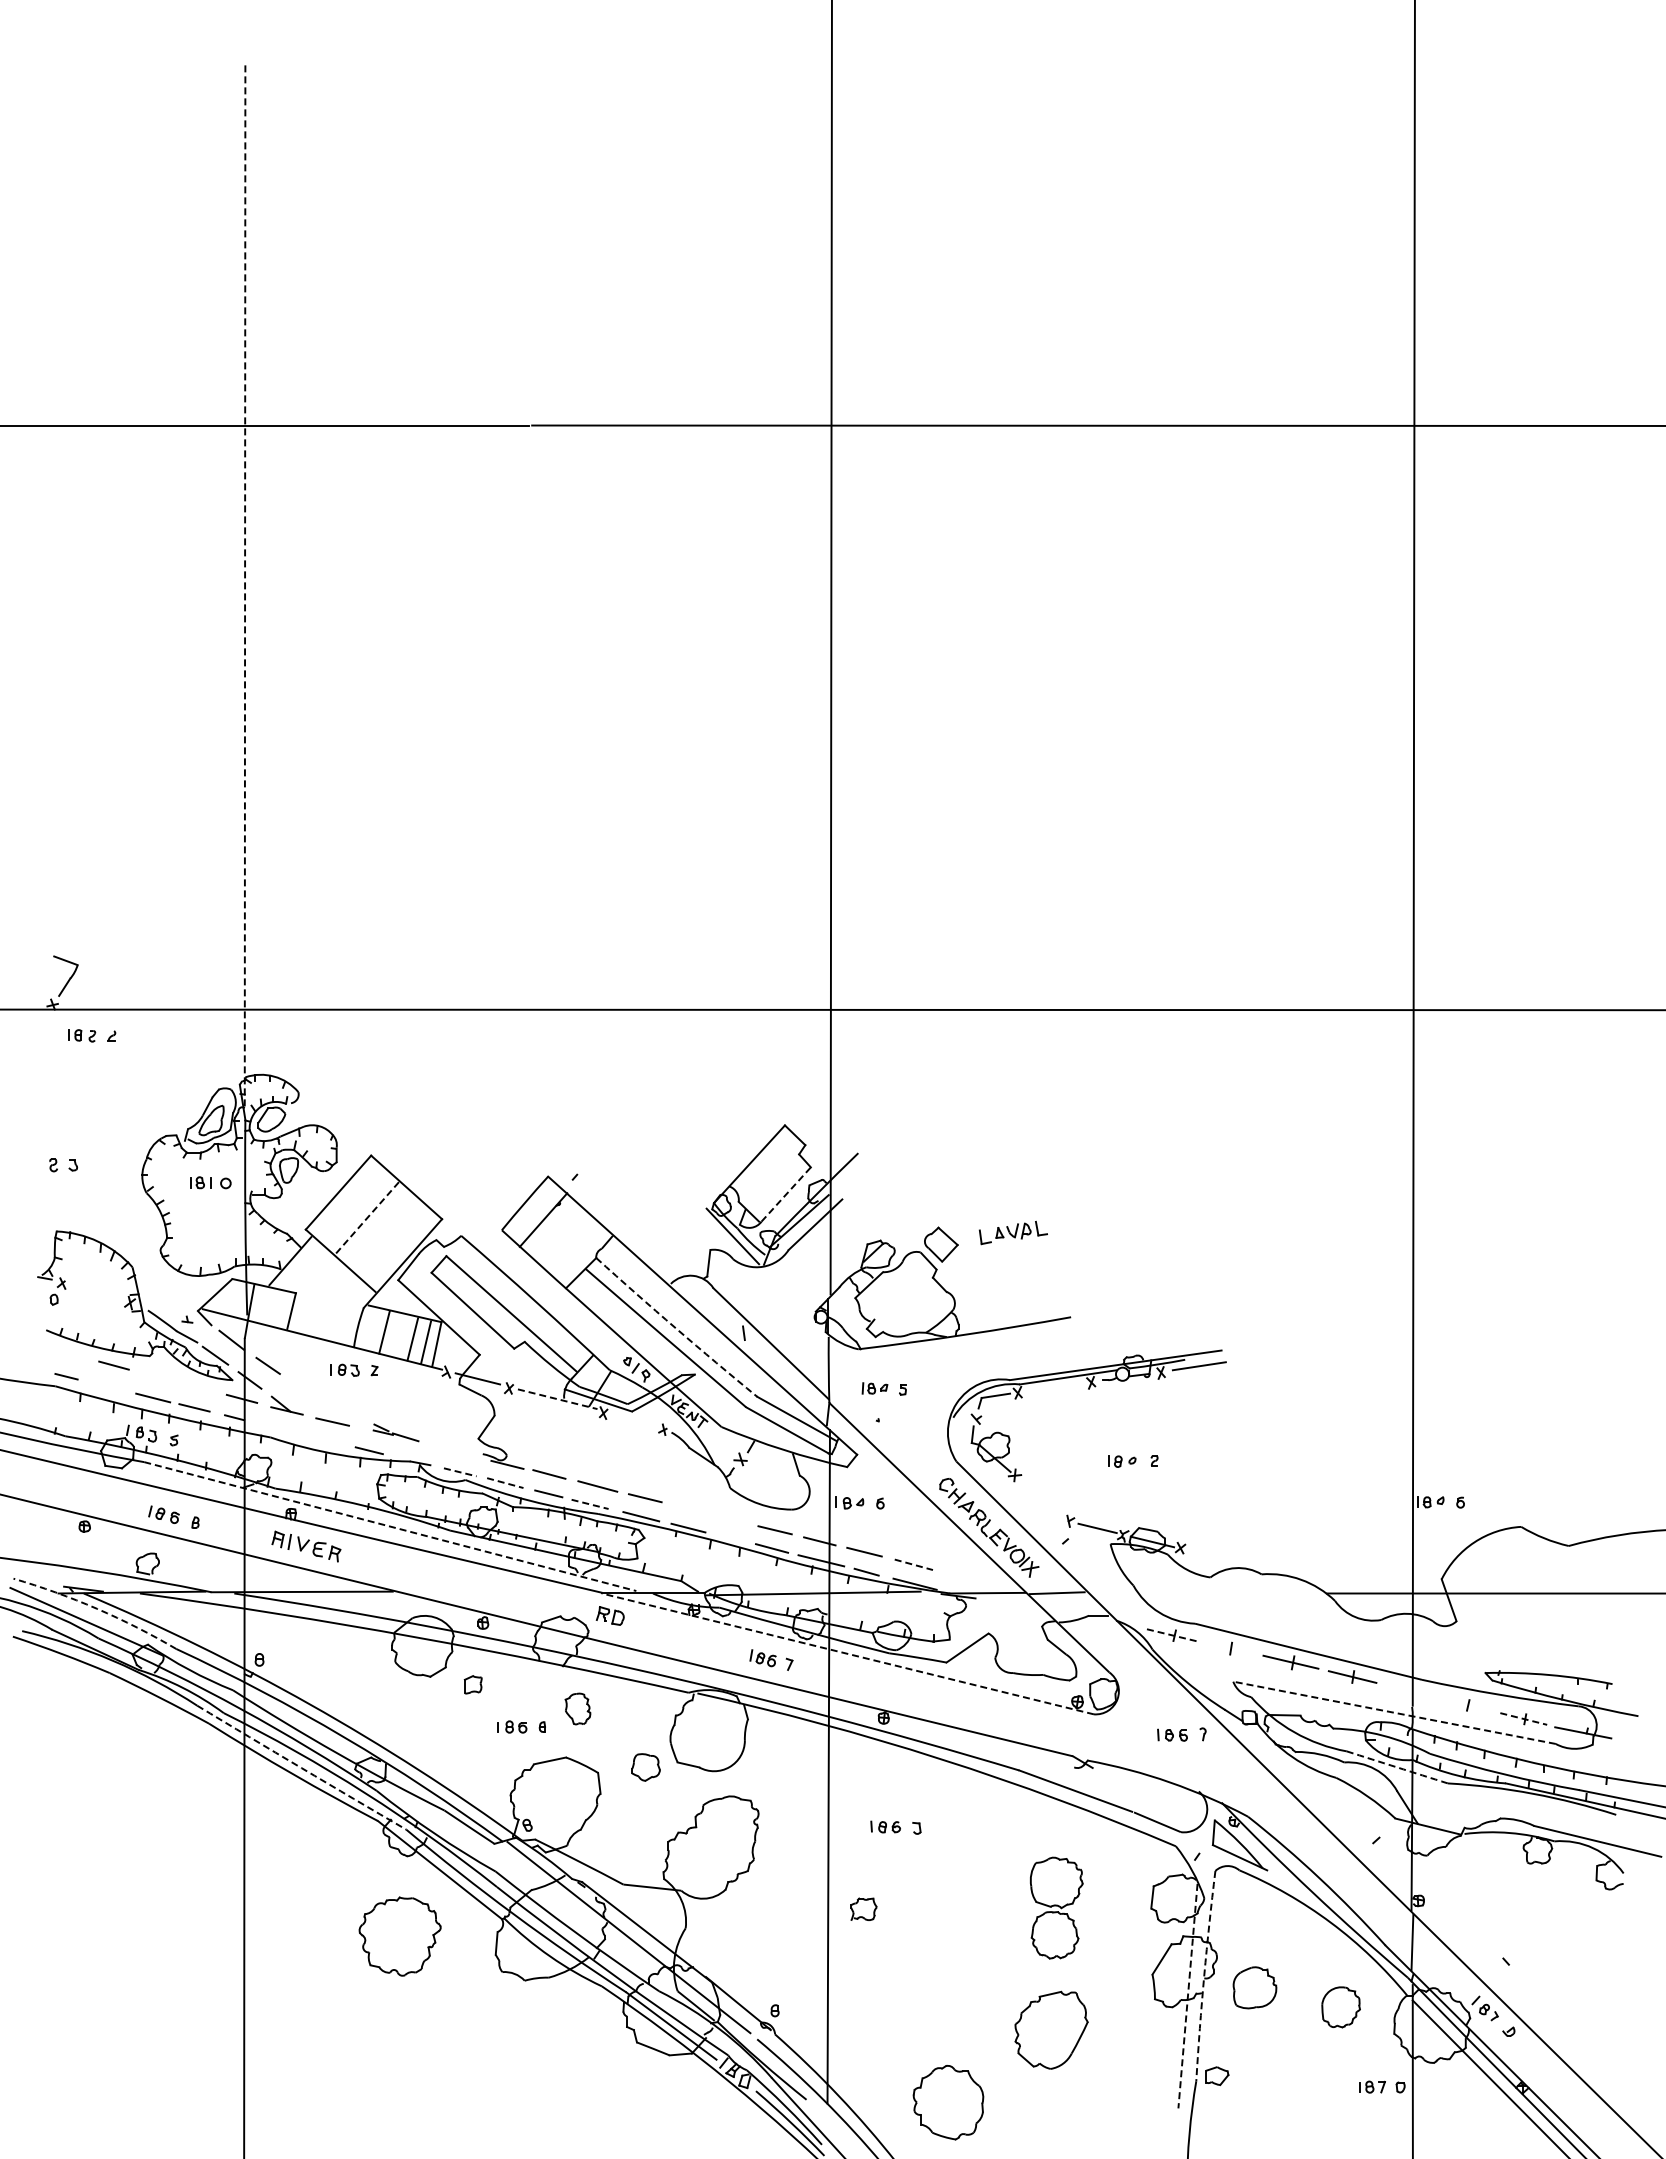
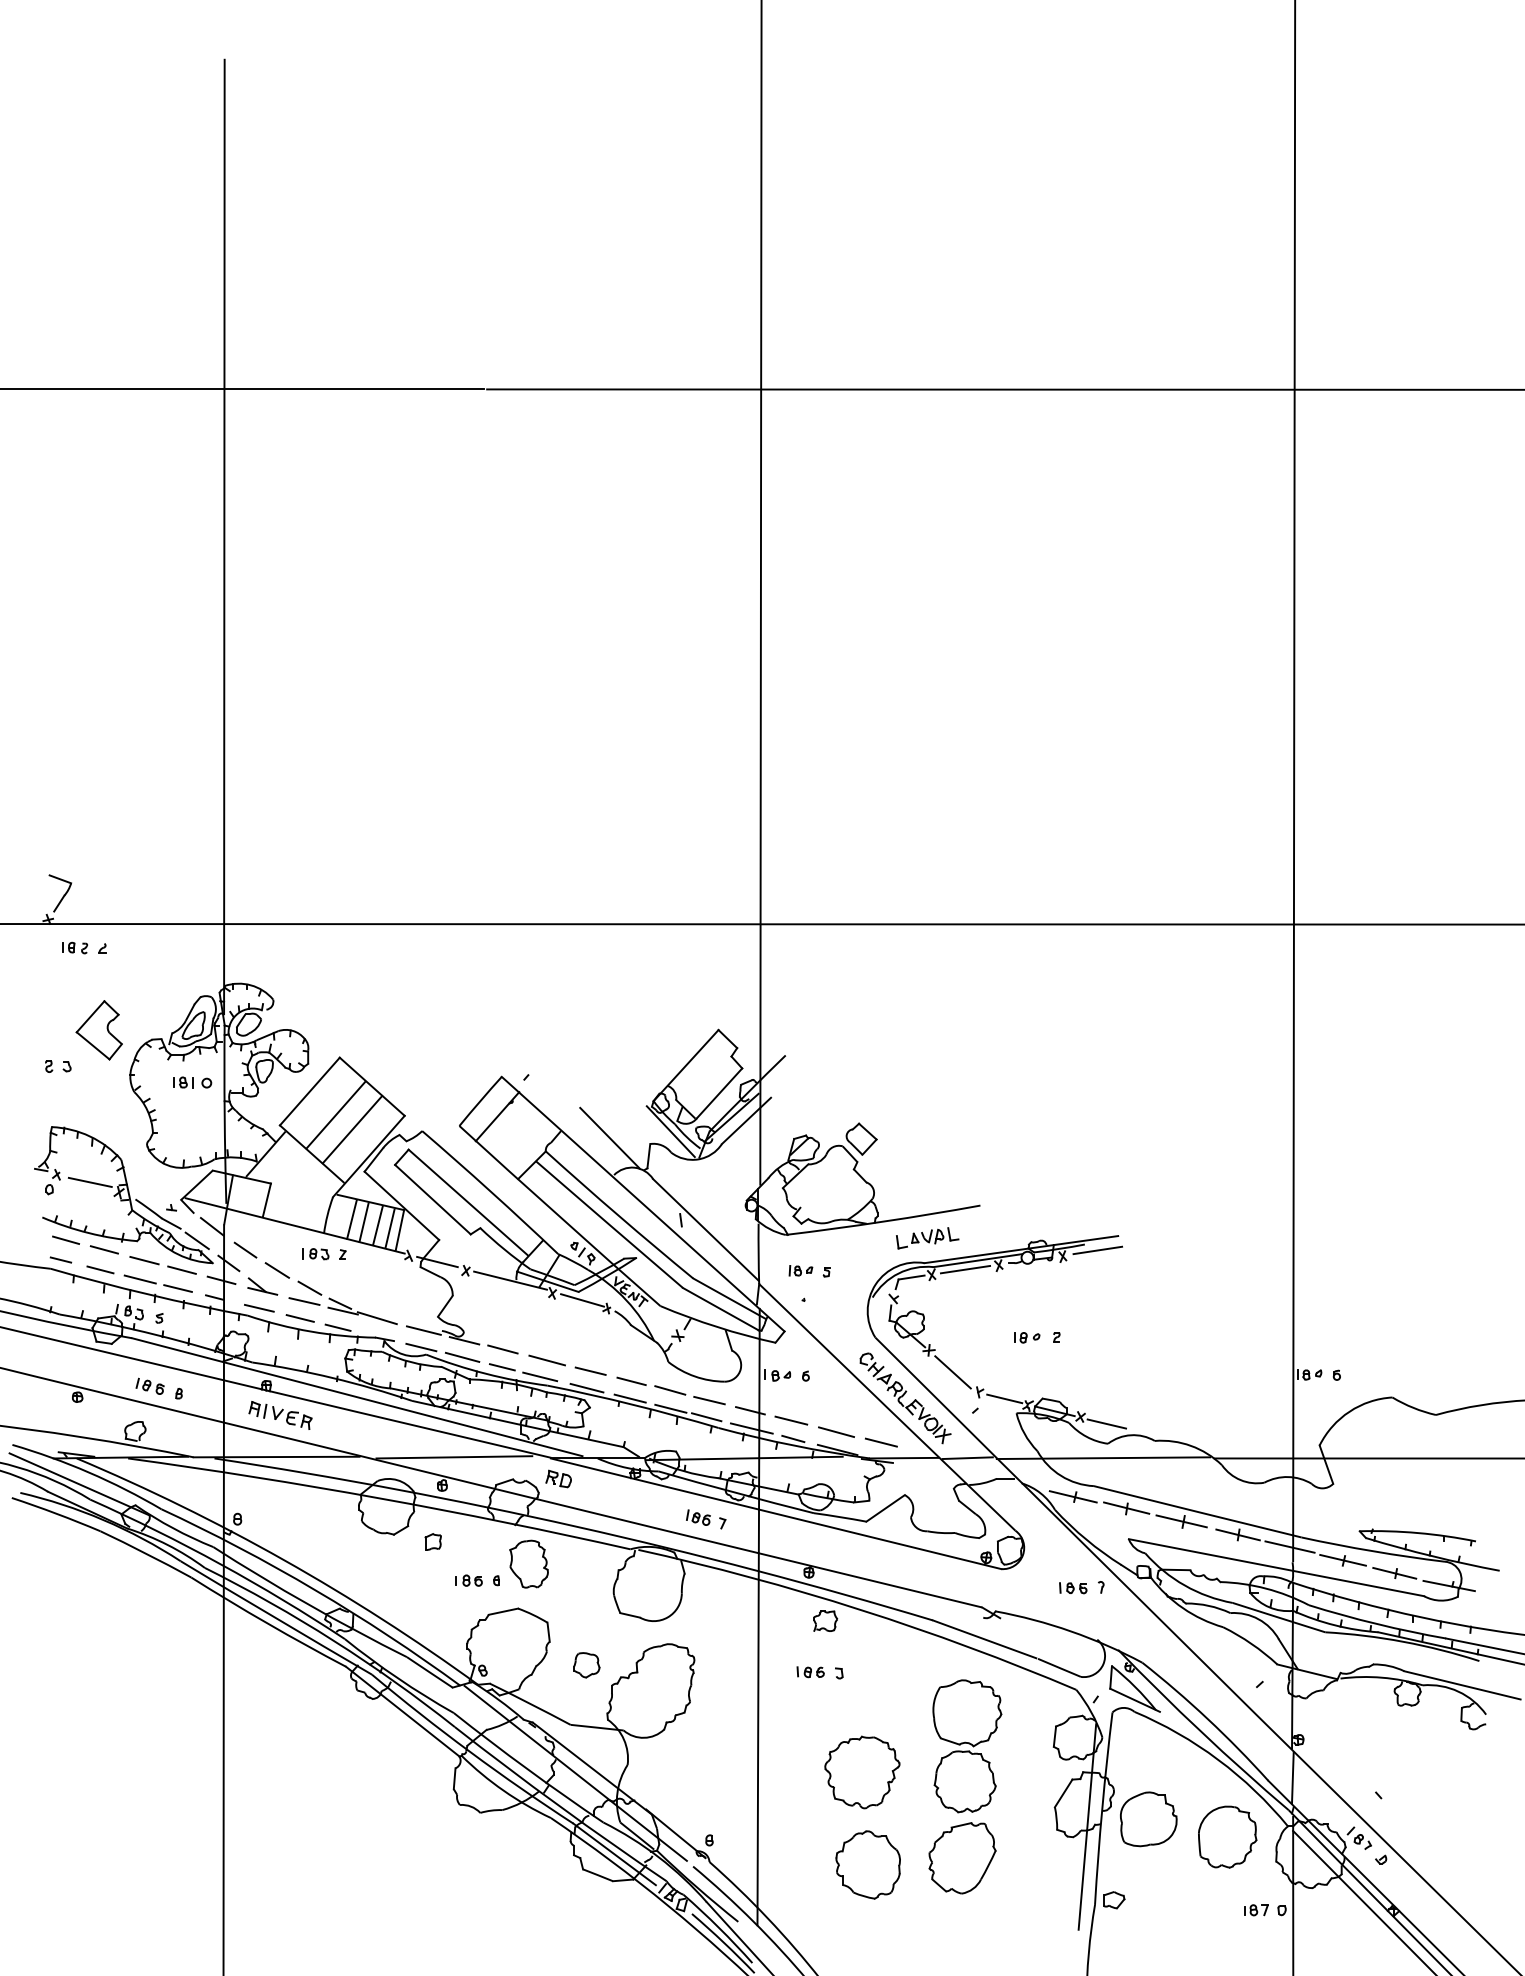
line: (245, 587) -> (224, 537), dashed -> solid
part: (108, 1125) -> (99, 1030), added
line: (786, 1194) -> (719, 1093), dashed -> solid
line: (366, 1218) -> (335, 1115), dashed -> solid
part: (1012, 1232) -> (926, 1237), moved
line: (384, 1233) -> (351, 1128), added
line: (665, 1243) -> (609, 1138), added
line: (98, 1291) -> (90, 1182), added
arc: (675, 1328) -> (618, 1215), dashed -> solid
line: (397, 1335) -> (363, 1222), added
line: (71, 1355) -> (65, 1240), added
line: (157, 1377) -> (144, 1260), added
line: (109, 1387) -> (100, 1269), added
line: (198, 1387) -> (181, 1269), added
line: (1054, 1387) -> (965, 1269), added
line: (302, 1388) -> (276, 1270), added
line: (557, 1399) -> (510, 1280), dashed -> solid
line: (338, 1407) -> (309, 1288), added
line: (635, 1420) -> (581, 1300), added
line: (282, 1429) -> (258, 1308), added
part: (395, 1432) -> (362, 1311), size x1.67
line: (327, 1440) -> (299, 1318), added
line: (462, 1453) -> (423, 1330), added
line: (460, 1472) -> (421, 1347), dashed -> solid
line: (505, 1483) -> (462, 1357), dashed -> solid
line: (1040, 1499) -> (952, 1372), added
line: (590, 1504) -> (540, 1377), dashed -> solid
line: (689, 1509) -> (631, 1381), added
line: (731, 1518) -> (669, 1389), added
line: (390, 1526) -> (357, 1397), dashed -> solid
line: (732, 1538) -> (670, 1408), added
line: (1209, 1555) -> (1107, 1423), added
line: (913, 1564) -> (836, 1431), dashed -> solid
line: (962, 1575) -> (881, 1441), added
line: (496, 1592) -> (454, 1457), added
line: (1205, 1593) -> (1103, 1458), added
arc: (97, 1608) -> (89, 1472), dashed -> solid
line: (1173, 1635) -> (1074, 1496), dashed -> solid
line: (1230, 1647) -> (1126, 1507), added
line: (847, 1653) -> (775, 1513), dashed -> solid
line: (1409, 1690) -> (1290, 1547), added
line: (1467, 1704) -> (1343, 1560), added
part: (577, 1708) -> (528, 1563), size x1.67
line: (1394, 1712) -> (1276, 1567), dashed -> solid
line: (1524, 1719) -> (1395, 1573), dashed -> solid
part: (645, 1767) -> (586, 1665), moved
arc: (1397, 1767) -> (1279, 1617), dashed -> solid
arc: (301, 1768) -> (276, 1618), dashed -> solid
part: (863, 1908) -> (825, 1620), moved
part: (1056, 1908) -> (967, 1746), size x1.43
part: (399, 1936) -> (861, 1772), moved
arc: (1204, 1975) -> (1102, 1808), dashed -> solid
part: (1254, 1987) -> (1148, 1819), size x1.43
line: (1187, 1996) -> (1086, 1827), dashed -> solid
part: (1340, 2007) -> (1227, 1837), size x1.67
part: (948, 2102) -> (868, 1864), moved

